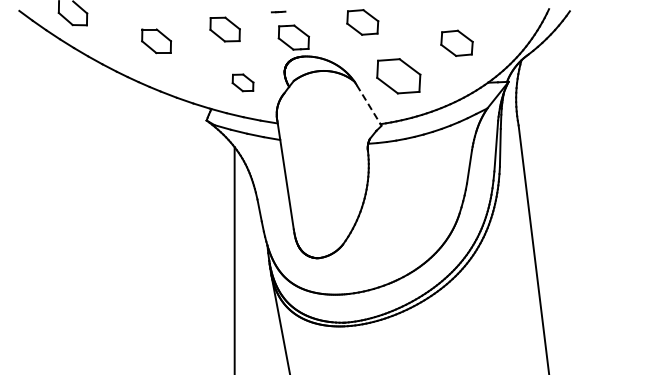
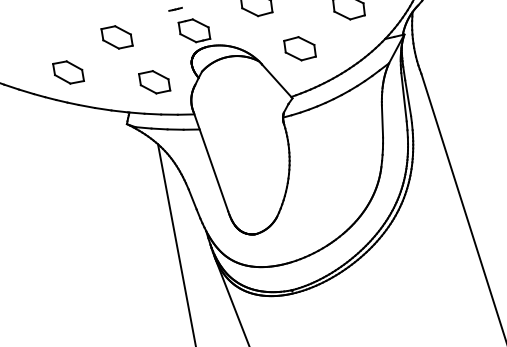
part: (224, 29) -> (116, 37), moved
part: (156, 41) -> (68, 72), moved
part: (398, 76) -> (299, 48), size x0.71
part: (242, 82) -> (154, 82), size x1.43
line: (369, 105) -> (277, 81), dashed -> solid

